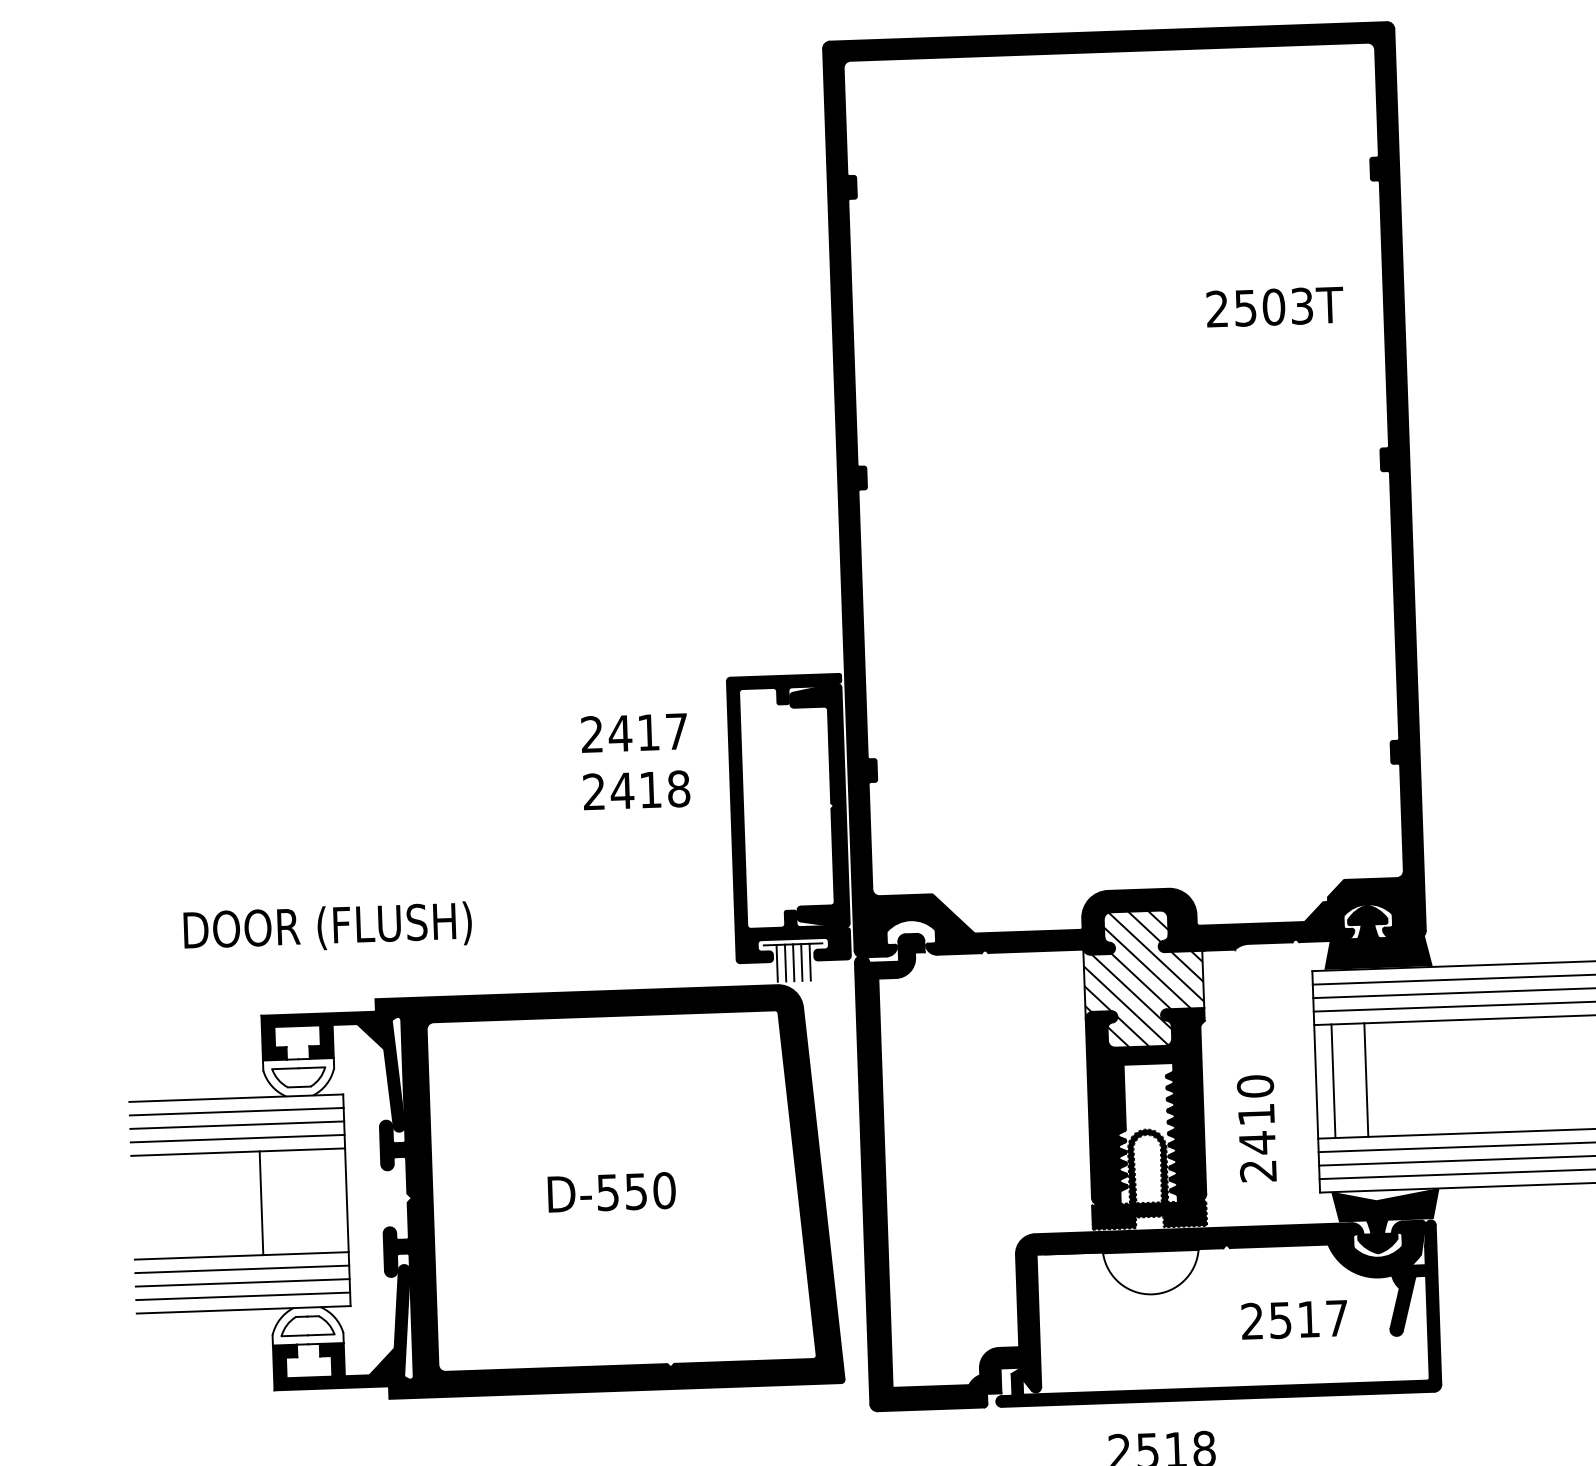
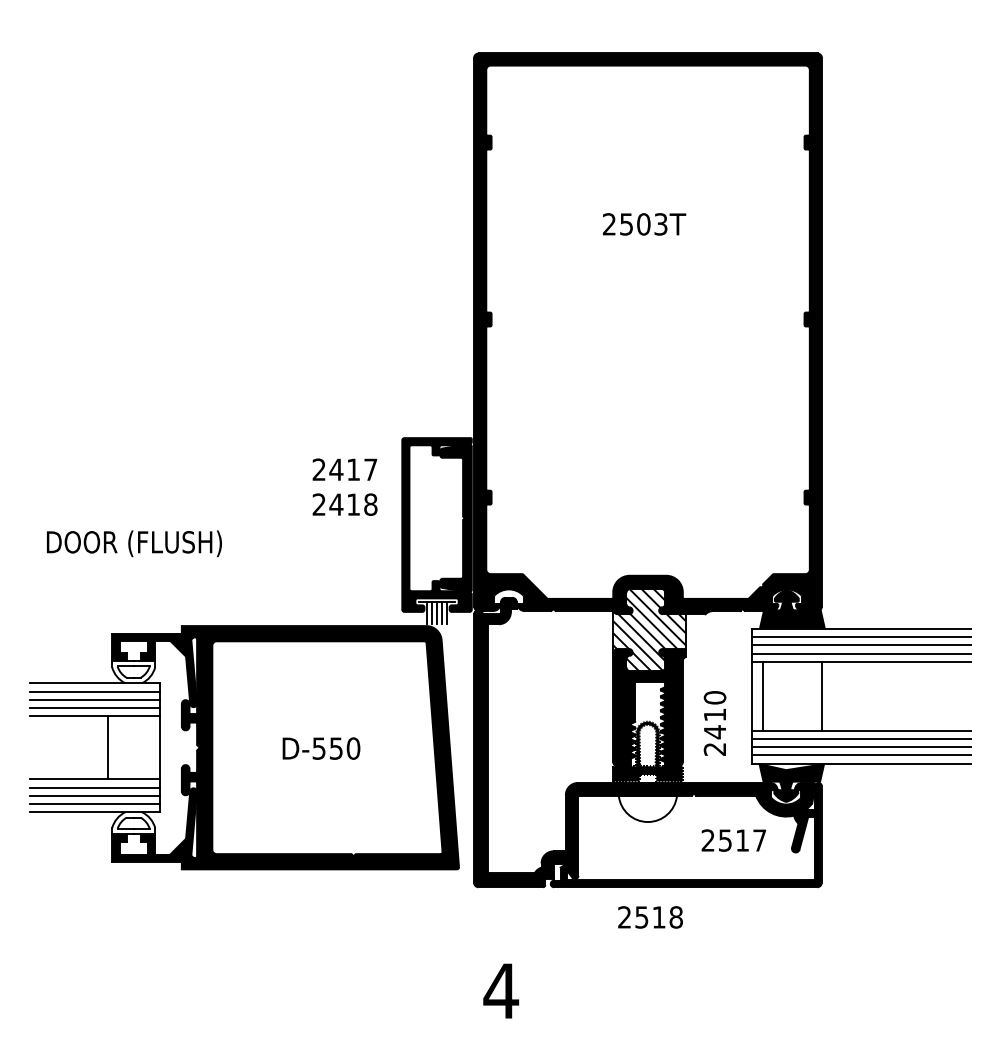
text: (1275, 307) -> (644, 224), moved
text: (327, 927) -> (134, 543), moved
line: (1366, 1078) -> (821, 695), moved

